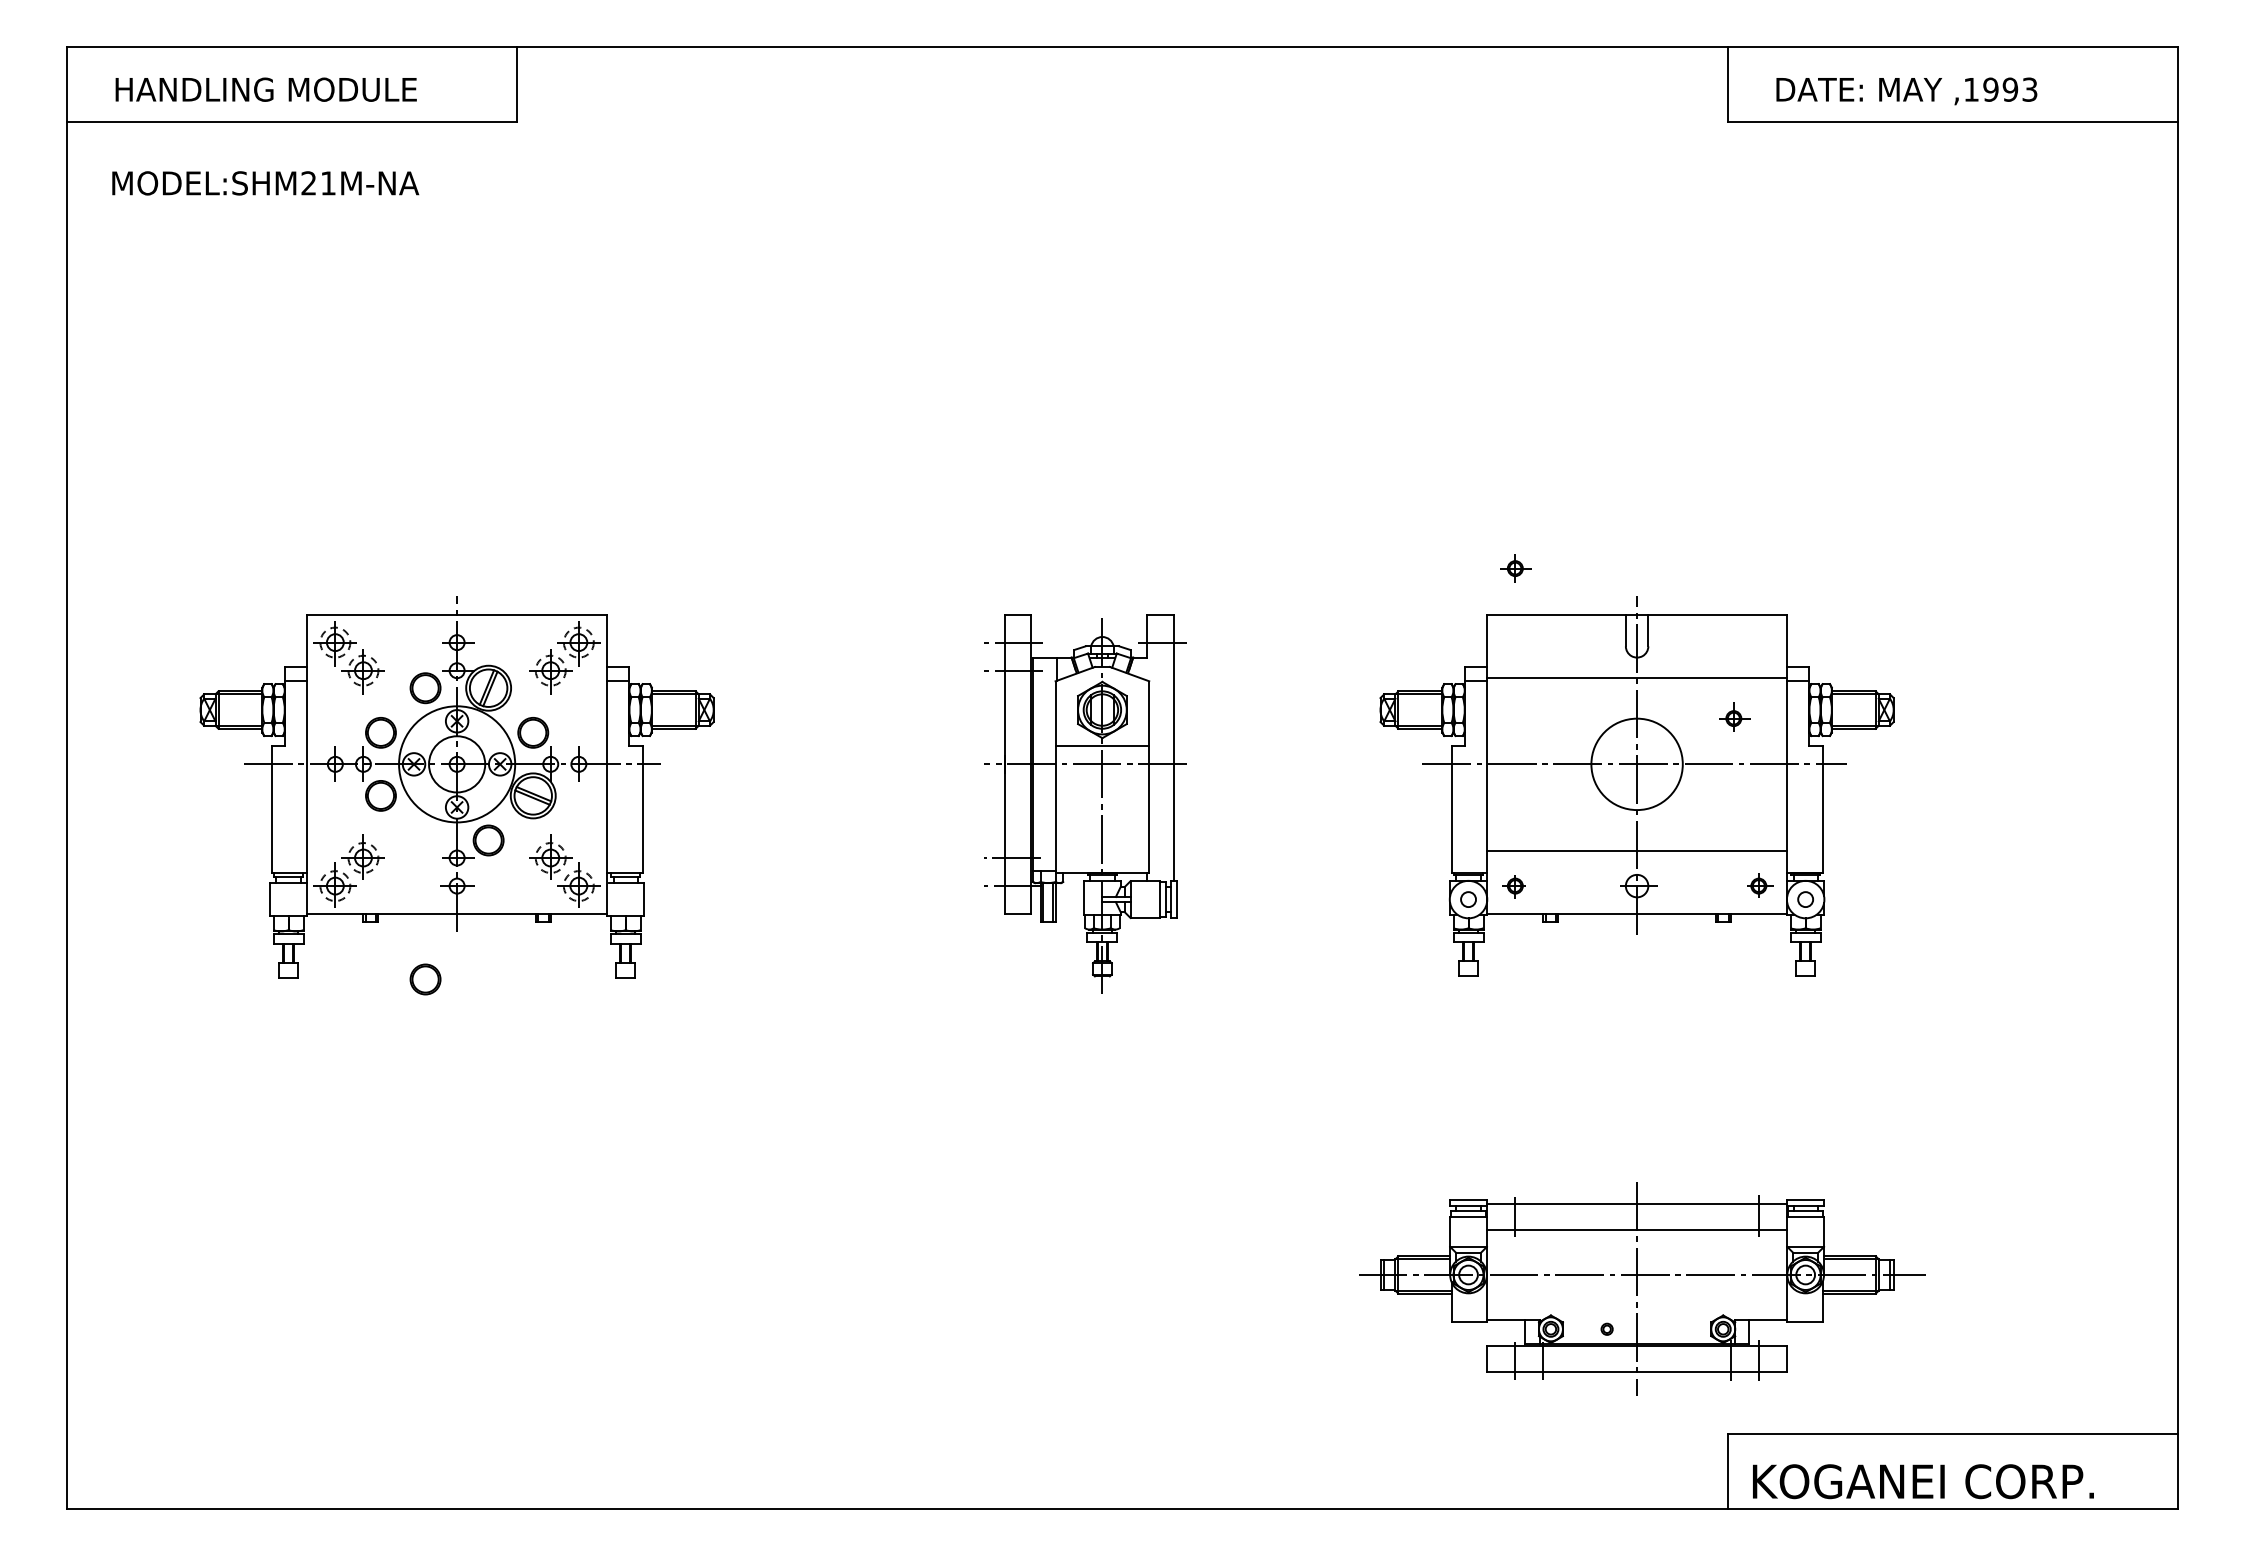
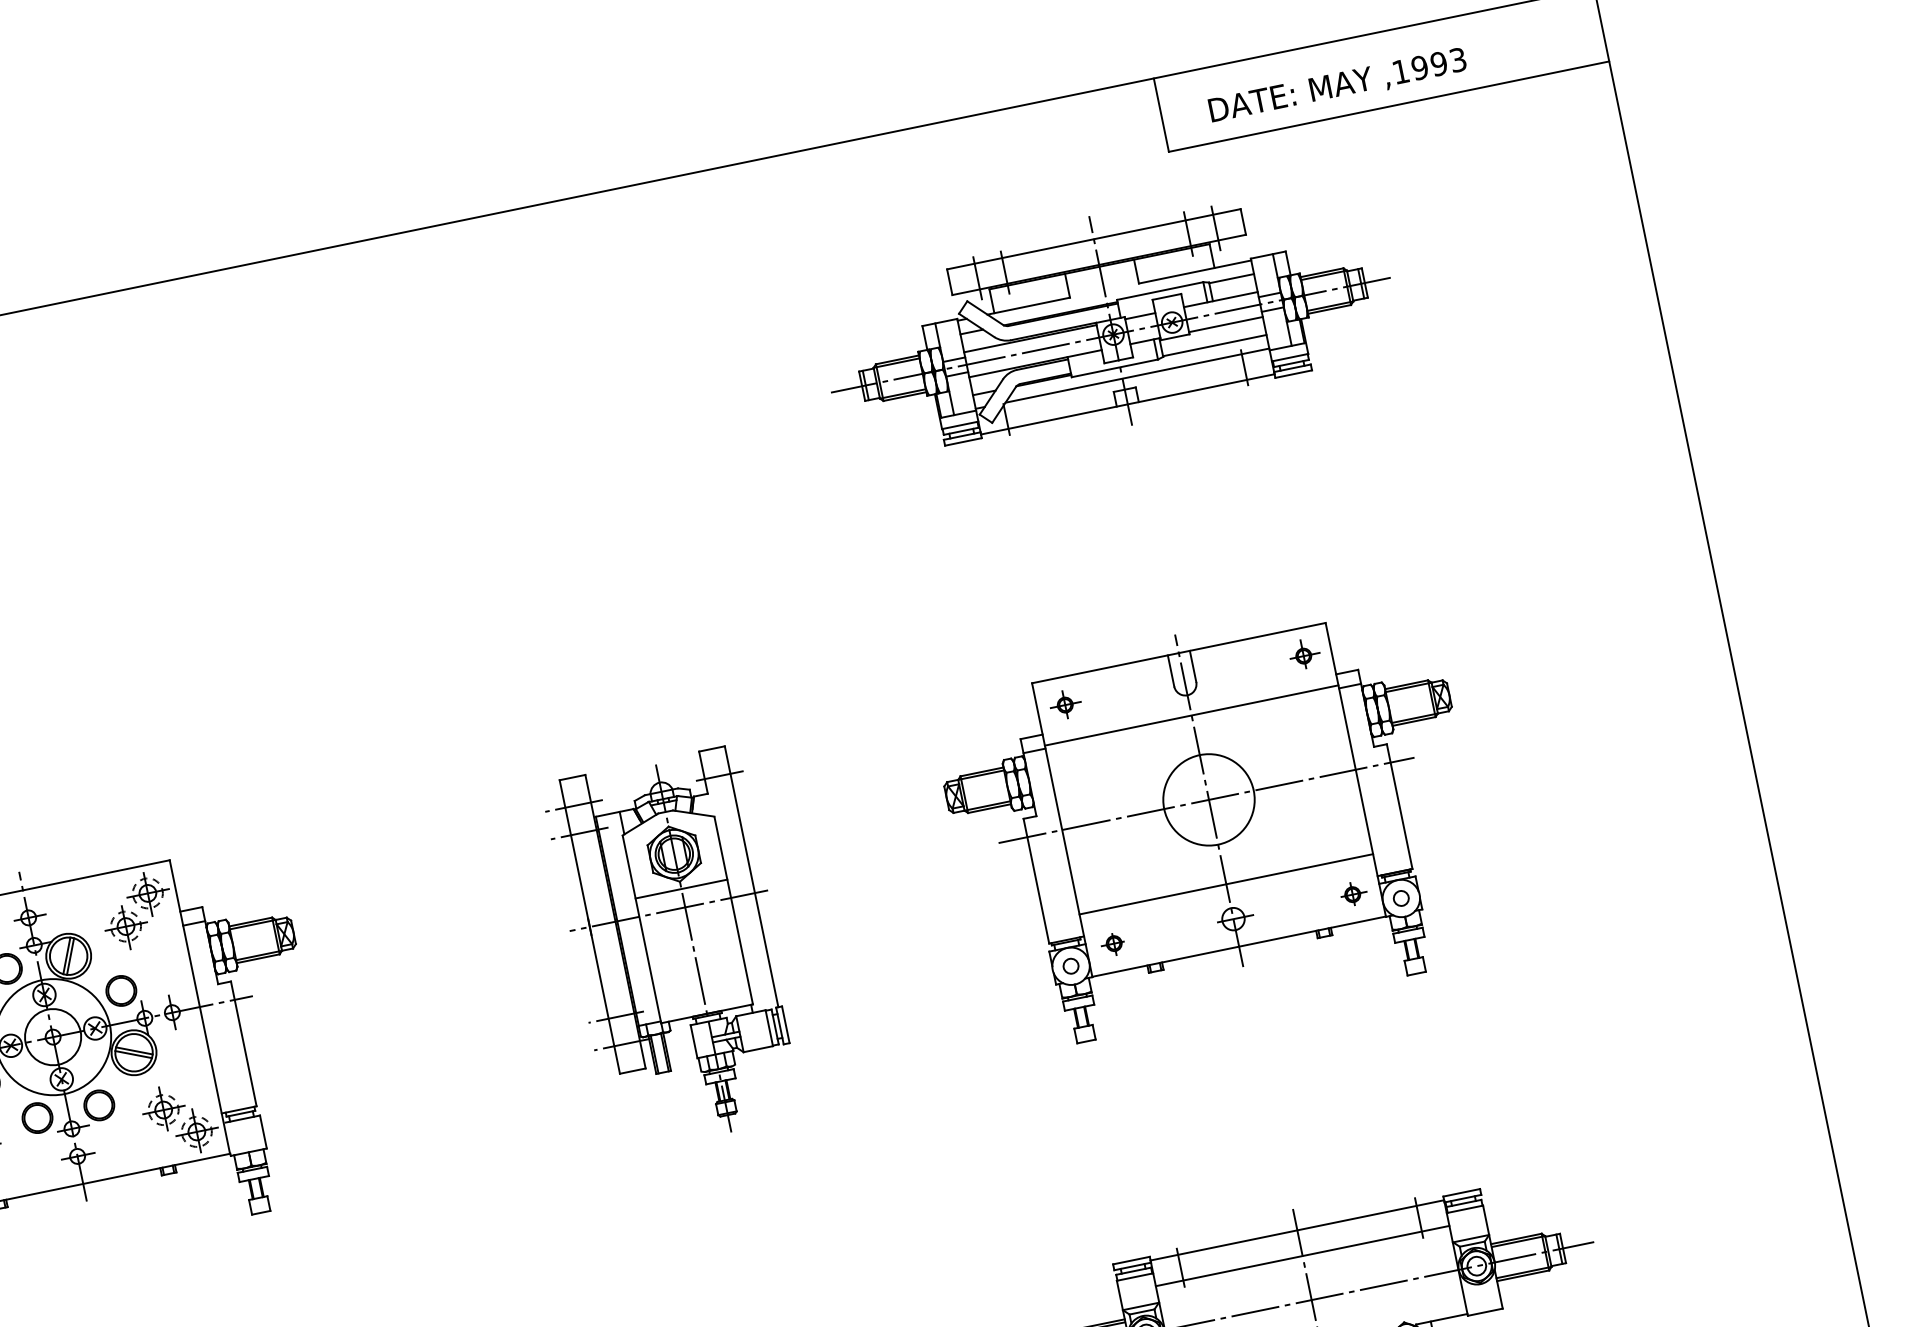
part: (1634, 274) -> (1107, 320), added
part: (1515, 568) -> (1065, 704), moved
part: (1734, 716) -> (1303, 653), moved
part: (425, 979) -> (37, 1118), moved

